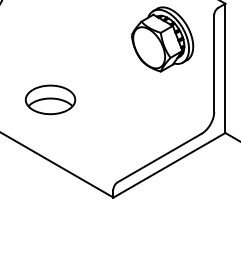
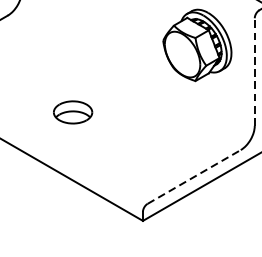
line: (214, 63) -> (255, 72), solid -> dashed
part: (50, 99) -> (73, 111), size x0.7
line: (160, 157) -> (195, 176), solid -> dashed

